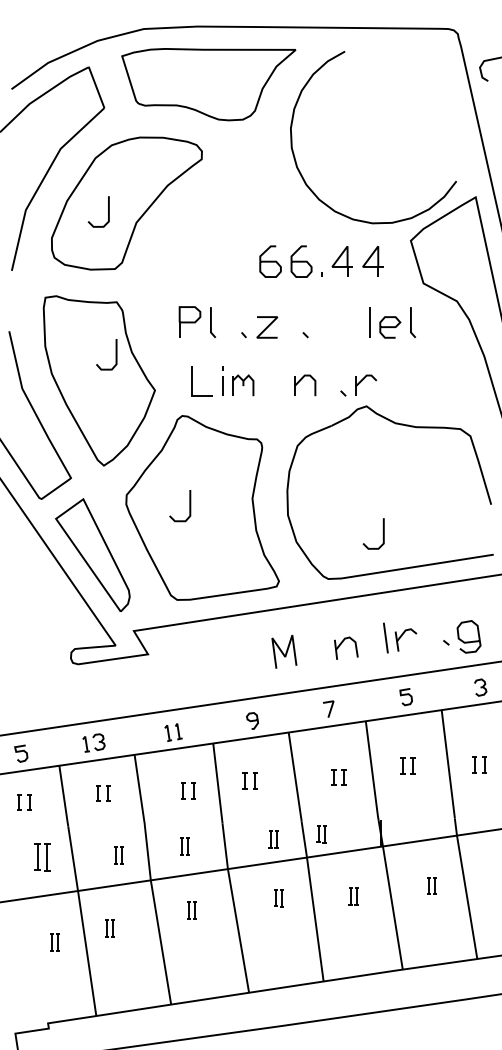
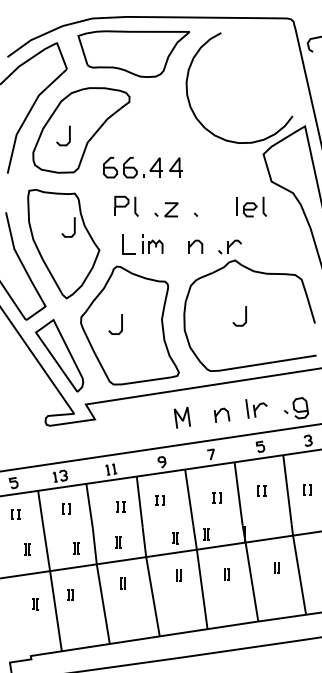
part: (320, 261) -> (142, 167), moved
line: (382, 534) -> (245, 316), moved
part: (42, 857) -> (27, 549), size x0.62

